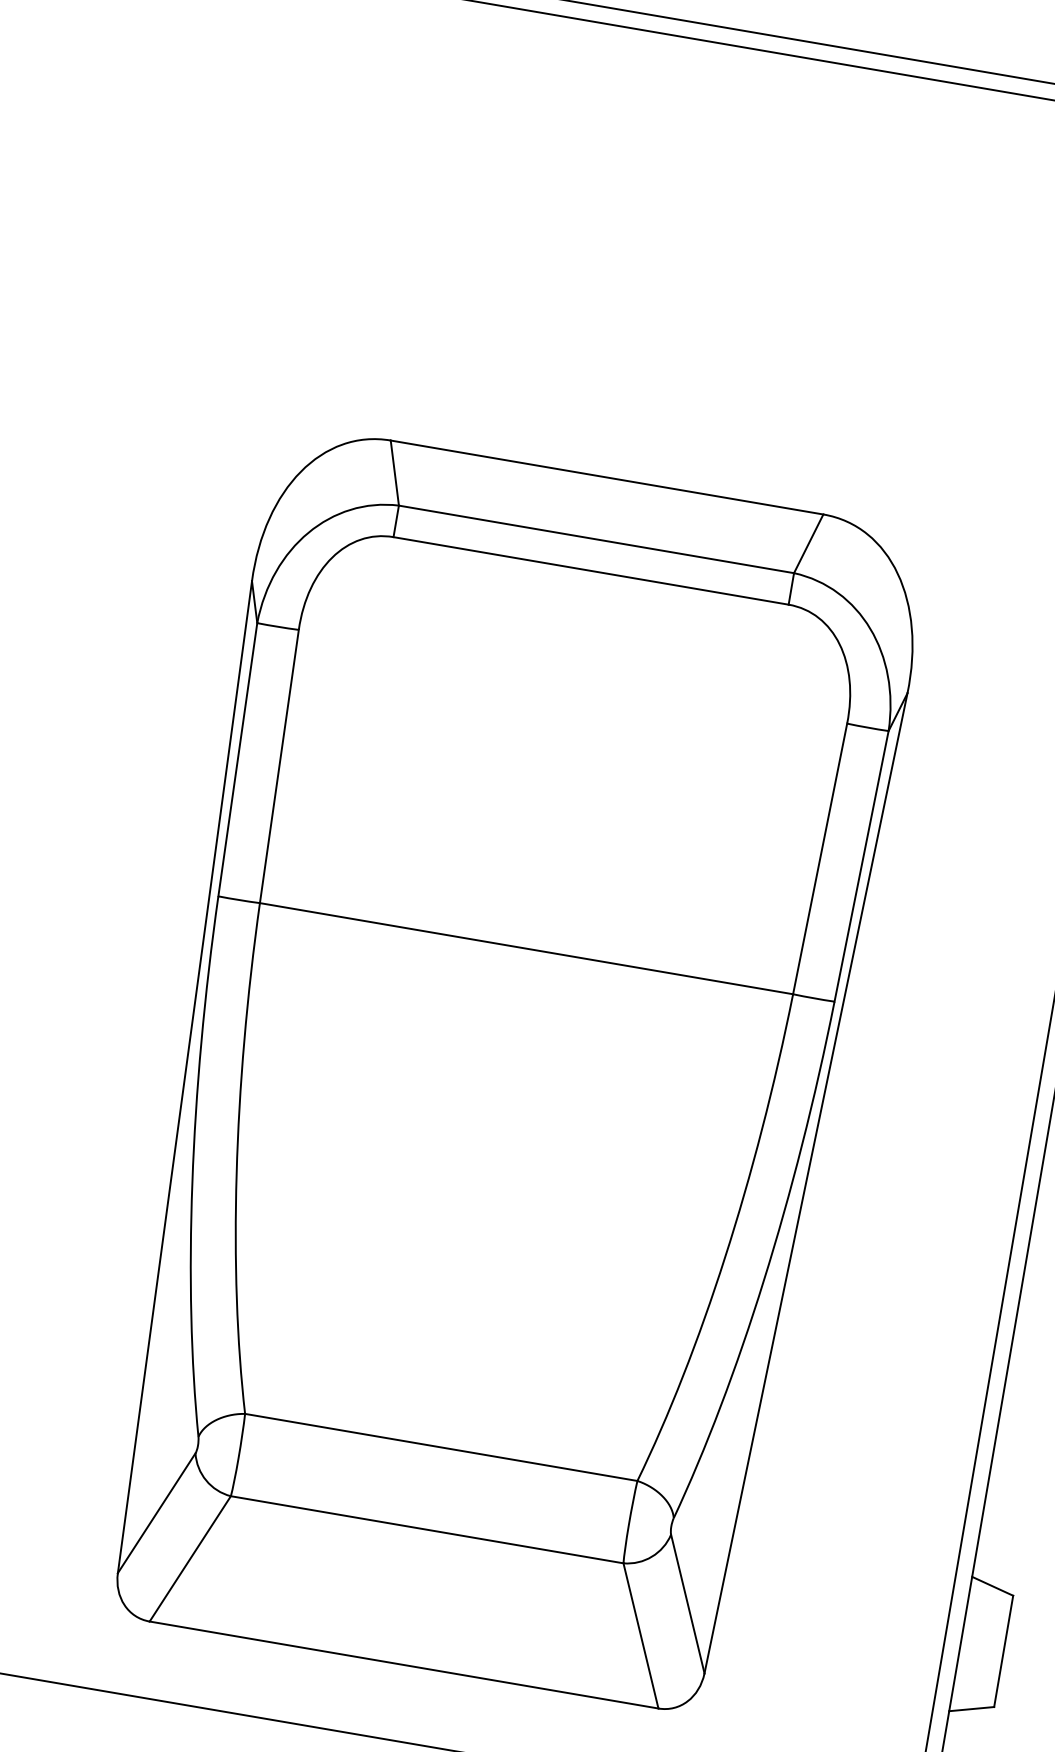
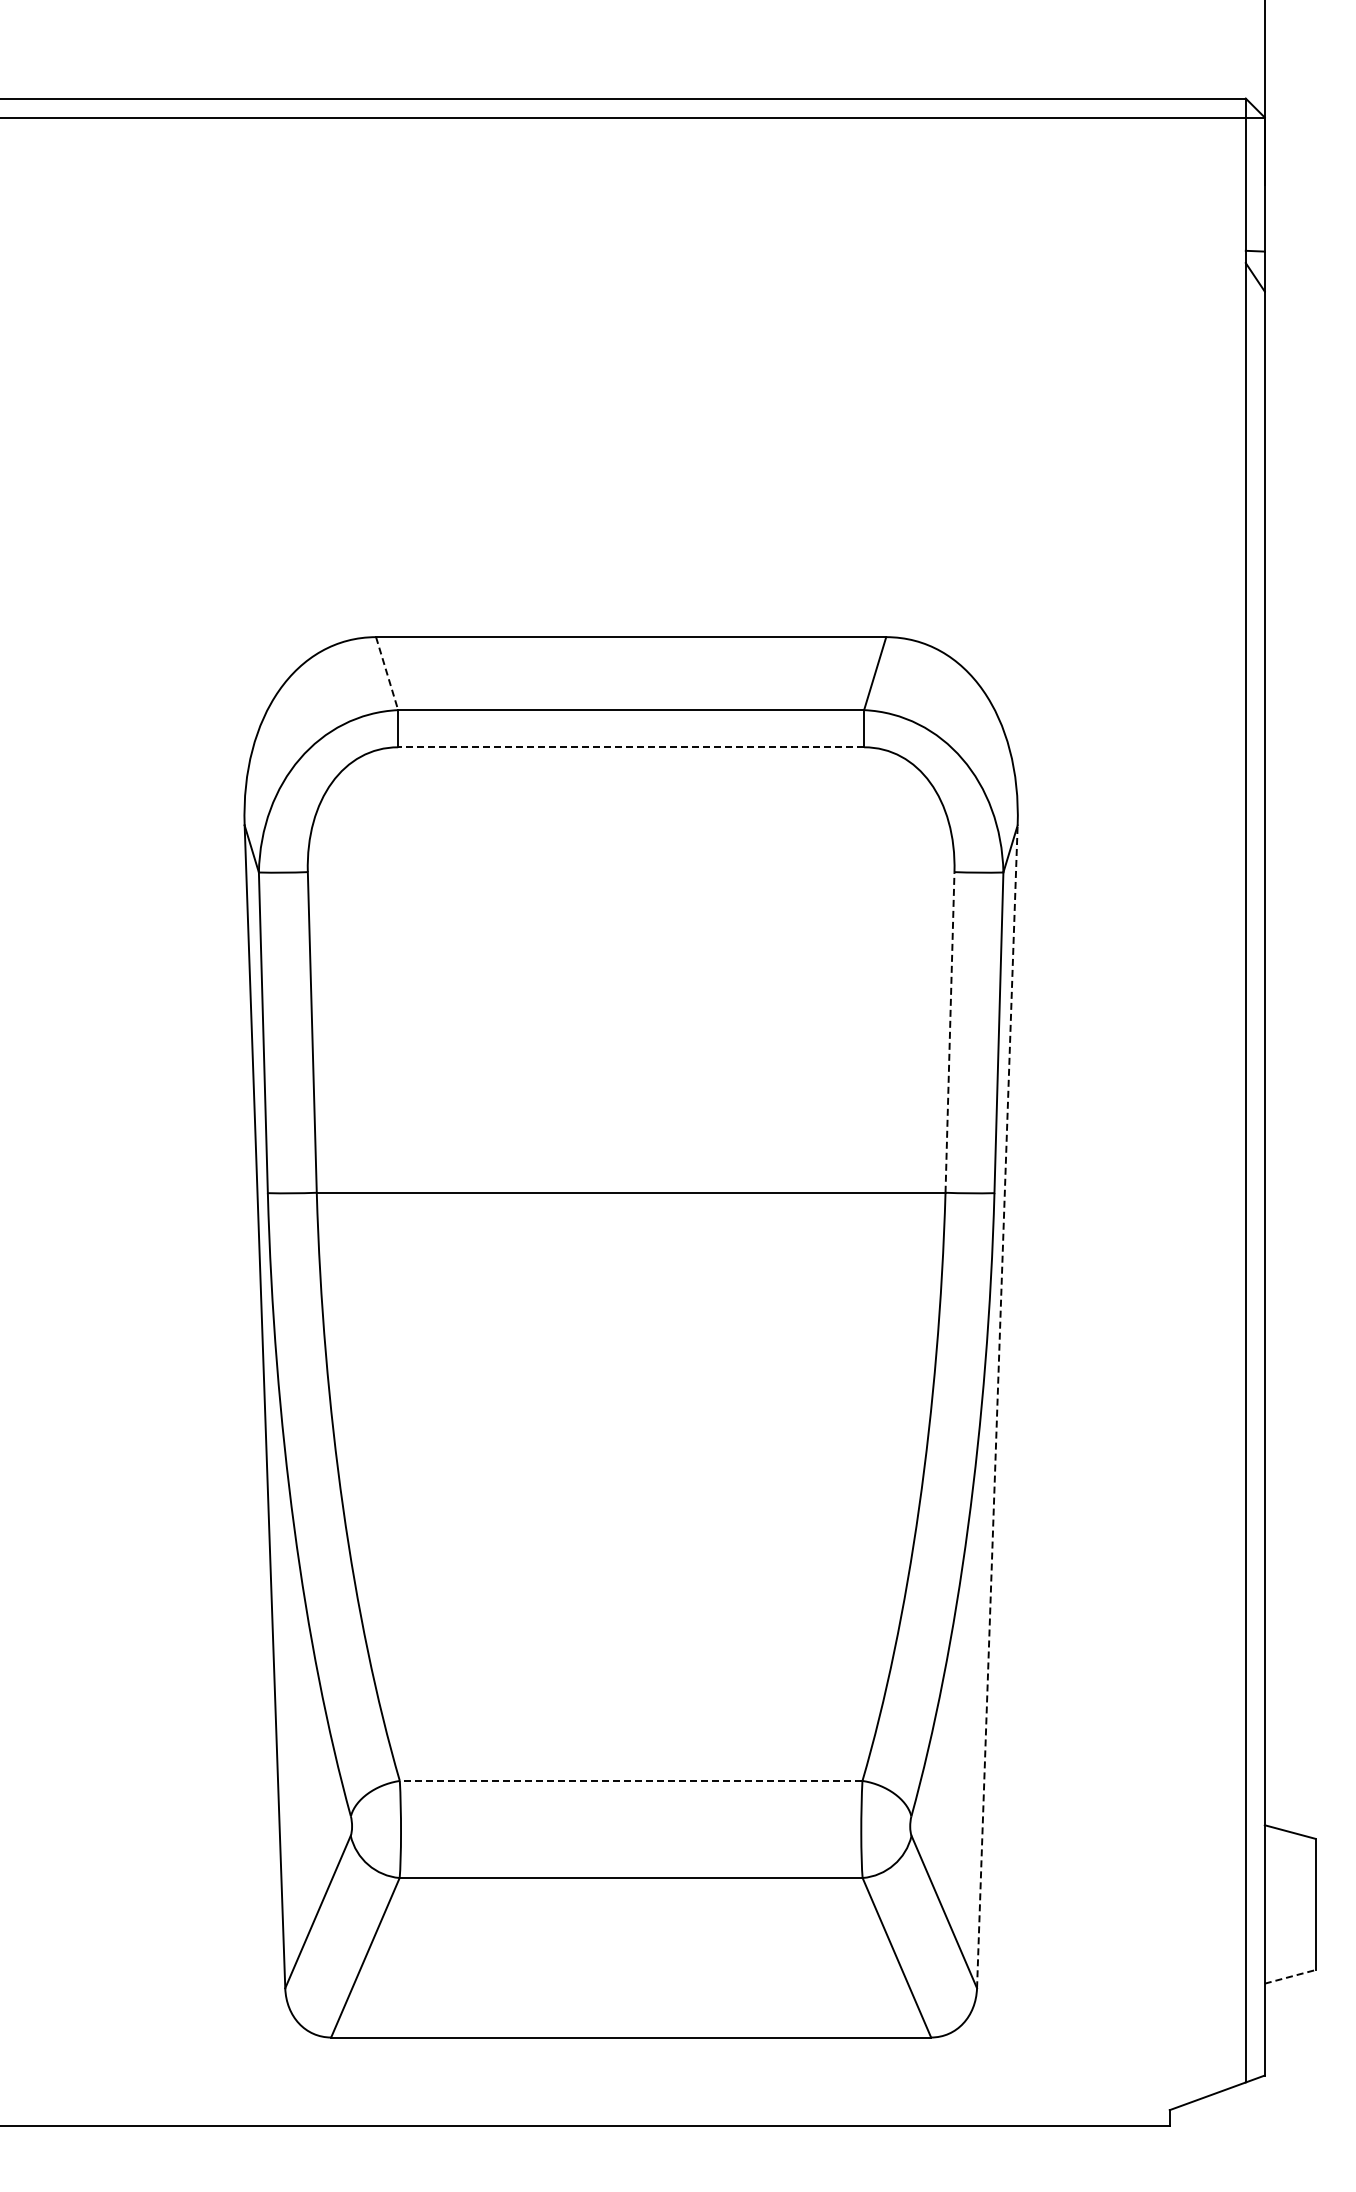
line: (395, 473) -> (387, 674), solid -> dashed
line: (591, 571) -> (631, 747), solid -> dashed
line: (820, 858) -> (950, 1031), solid -> dashed
line: (806, 1183) -> (997, 1406), solid -> dashed
line: (440, 1446) -> (630, 1780), solid -> dashed
line: (972, 1708) -> (1290, 1976), solid -> dashed

